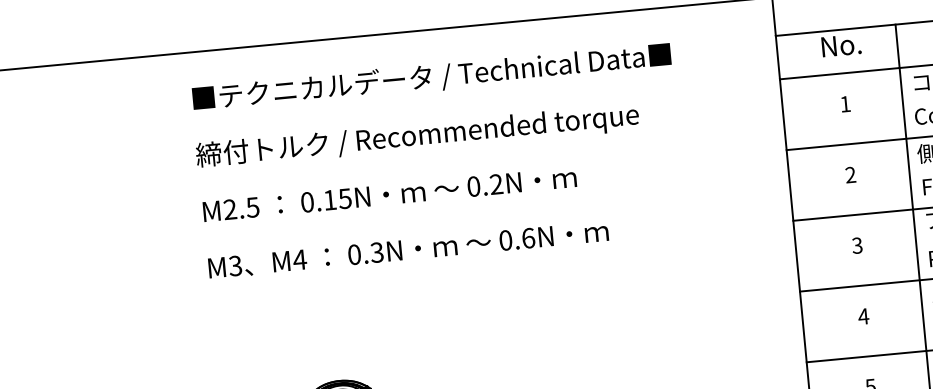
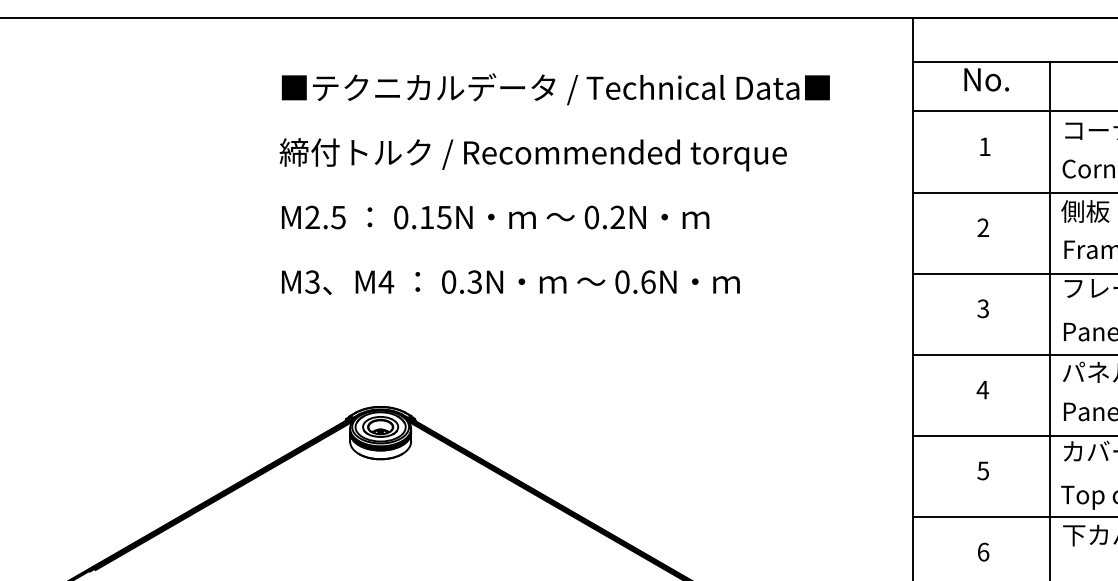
text: (438, 160) -> (554, 183), moved

